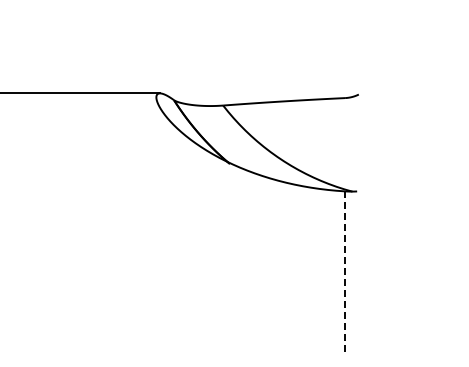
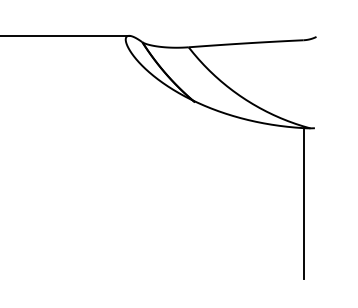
line: (345, 271) -> (303, 203), dashed -> solid

